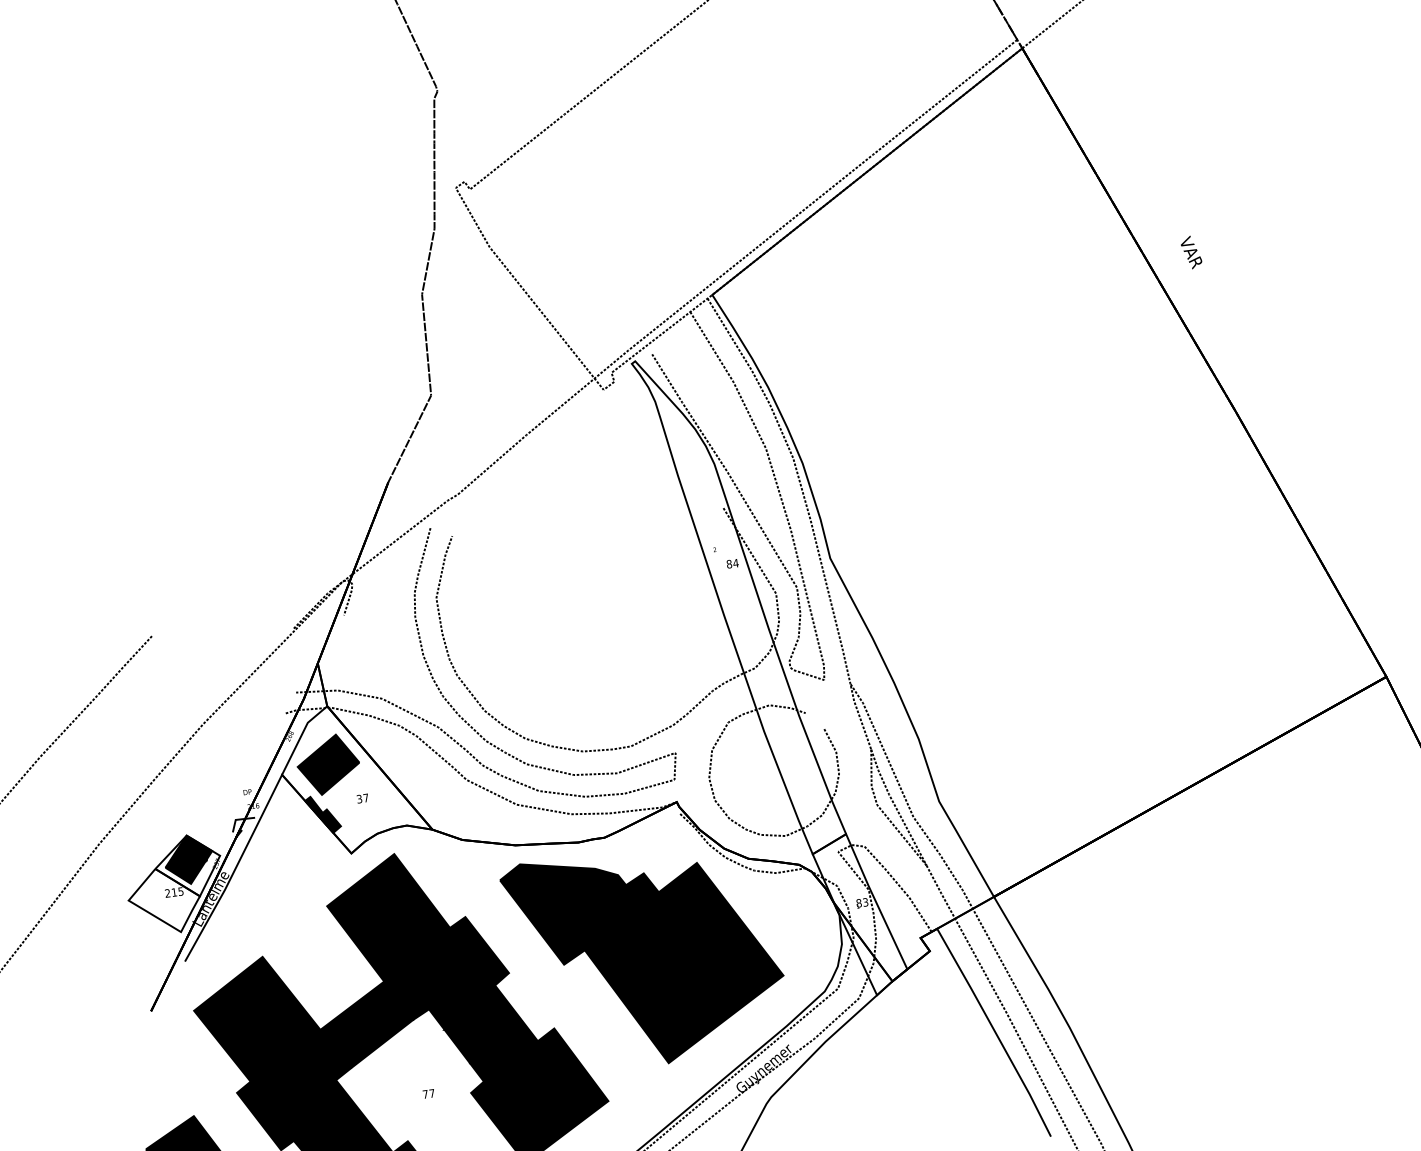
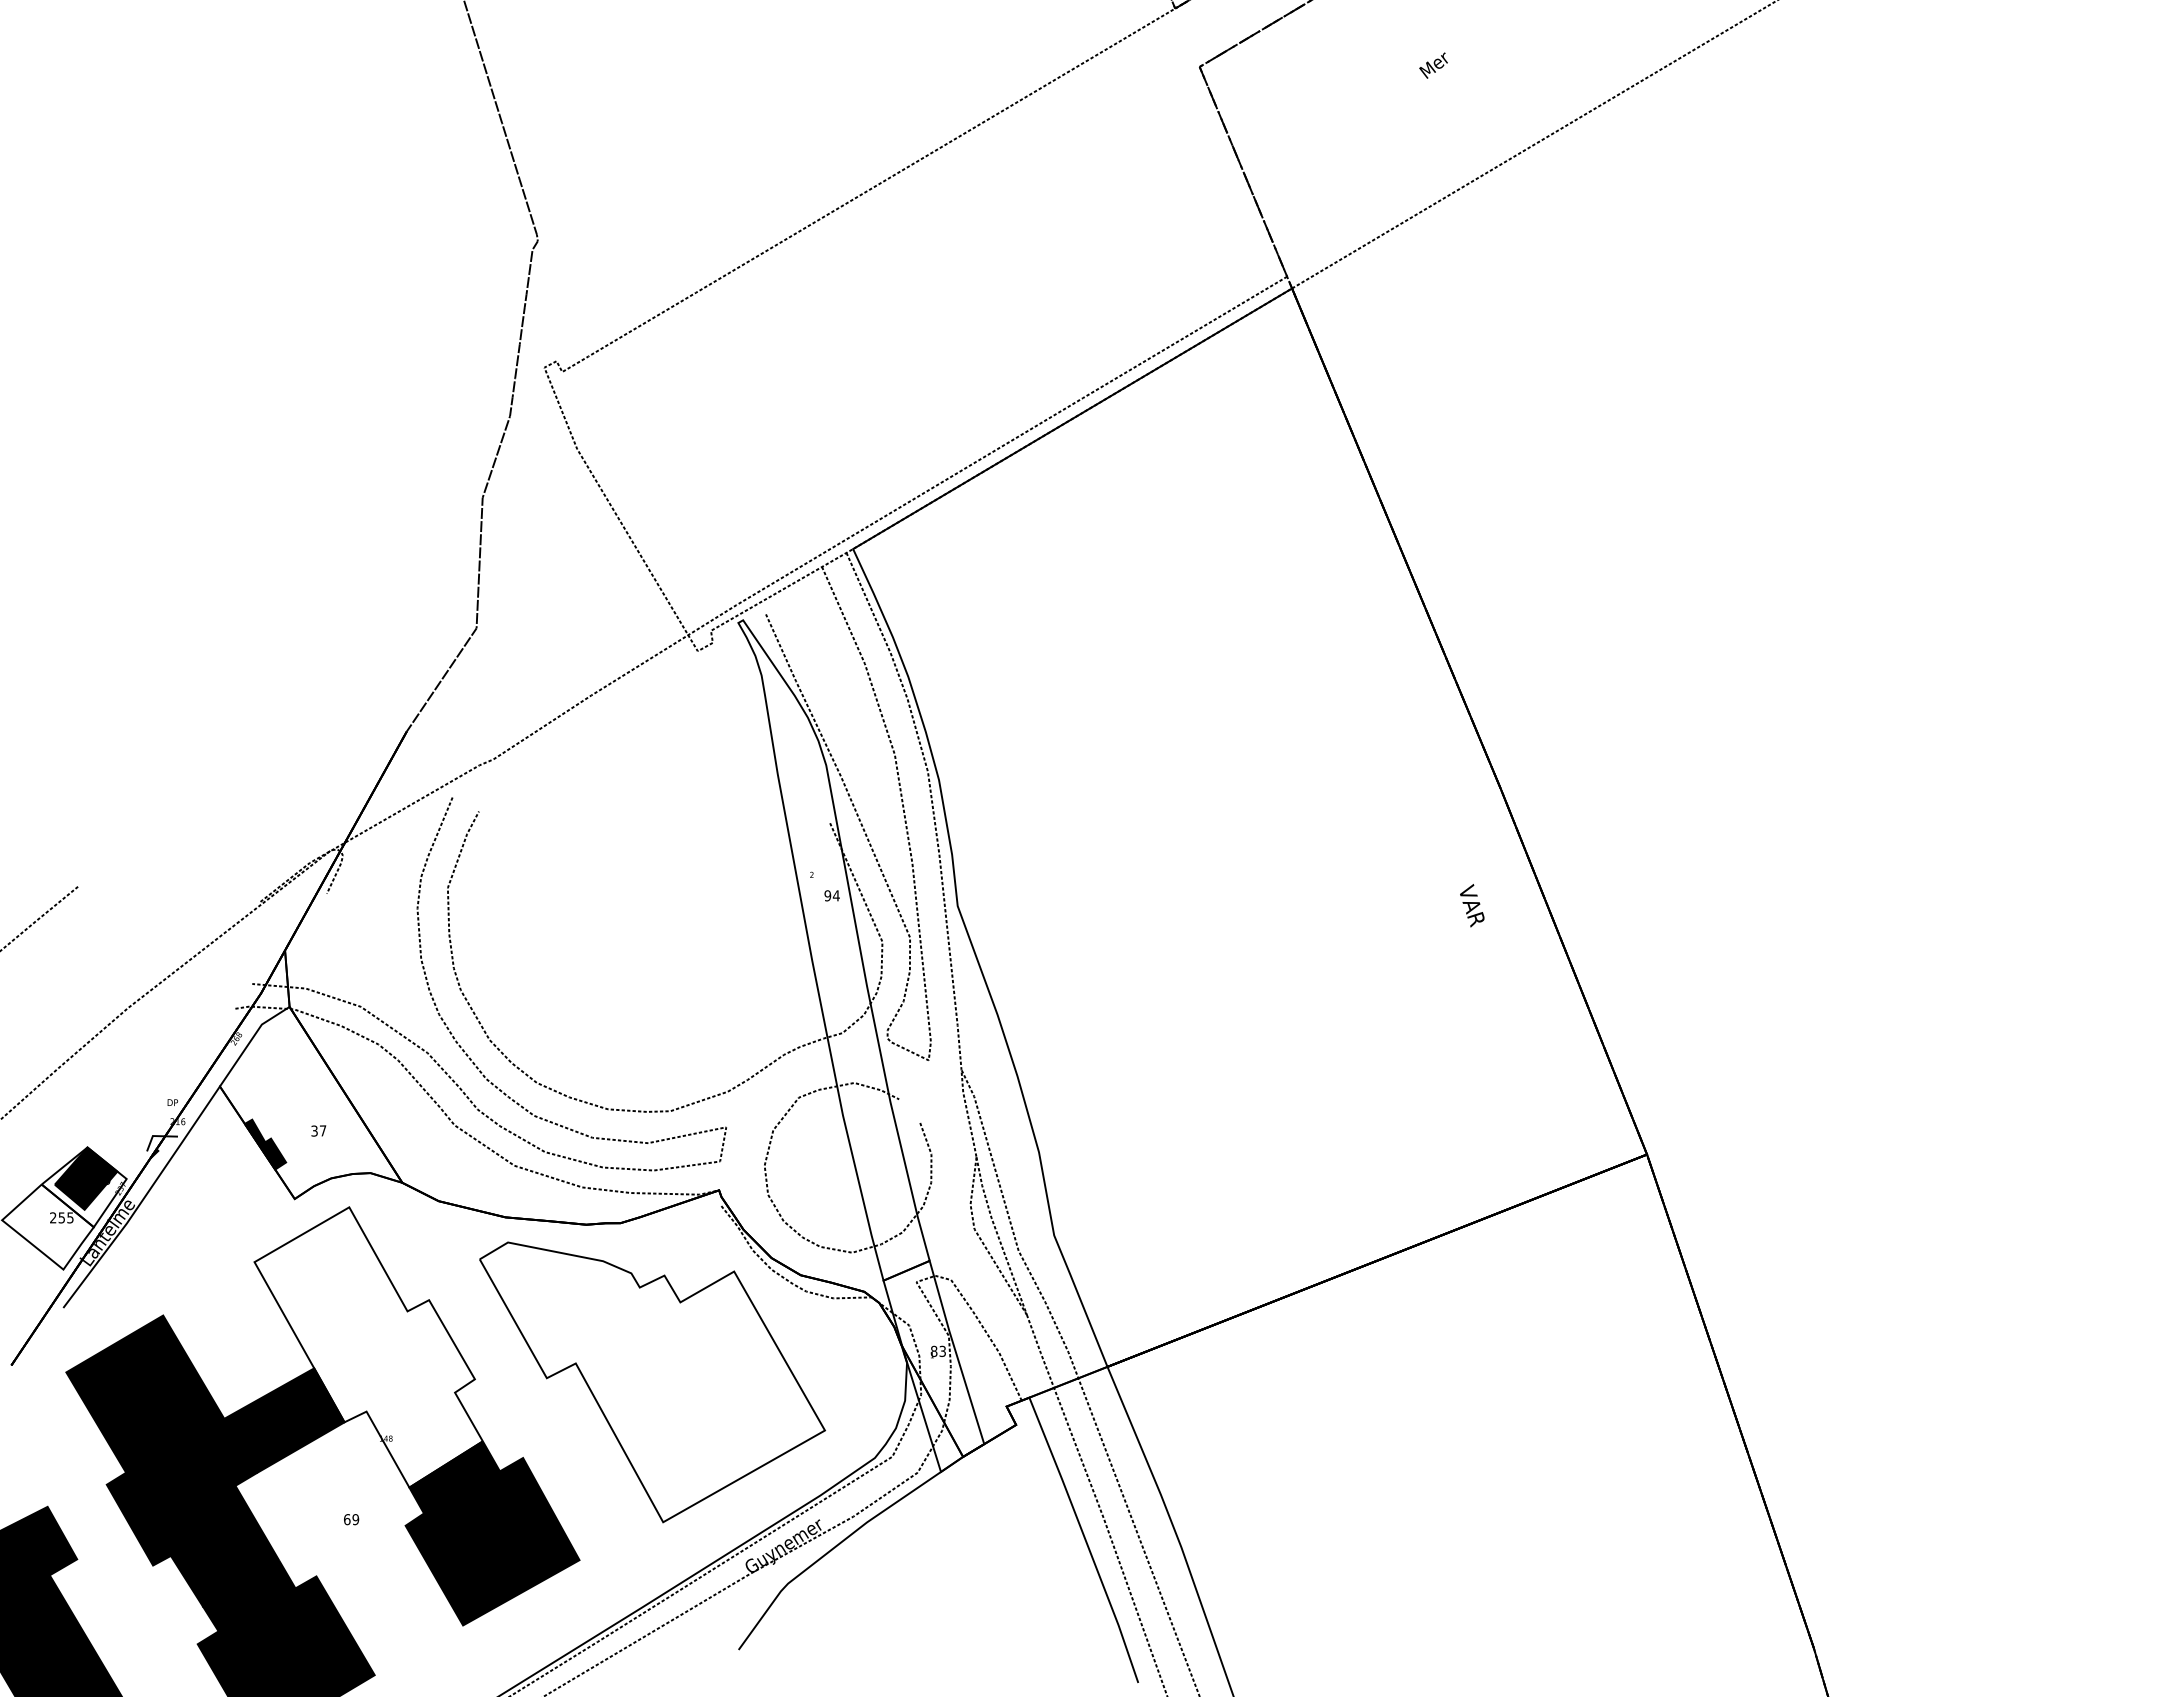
text: (1191, 252) -> (1472, 905), moved
text: (729, 564) -> (827, 895), 84 -> 94
part: (328, 764) -> (280, 1081), removed
text: (174, 892) -> (61, 1217), 215 -> 255
fill: (645, 956) -> (651, 1382), removed
fill: (423, 959) -> (368, 1347), removed
text: (428, 1093) -> (351, 1519), 77 -> 69

